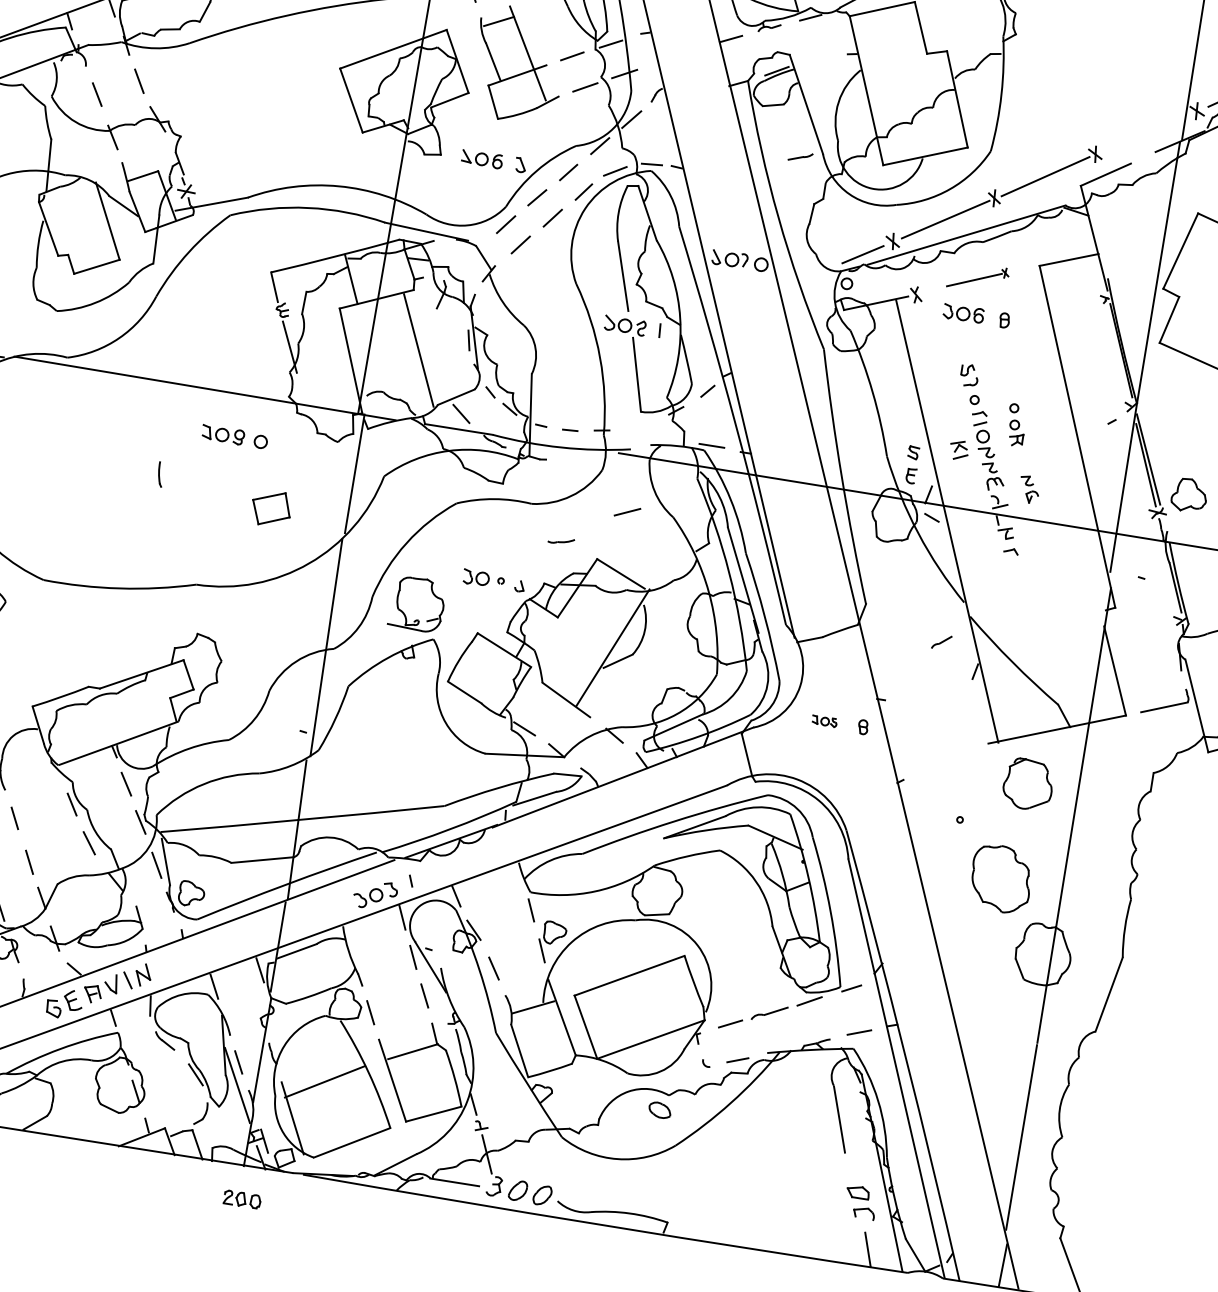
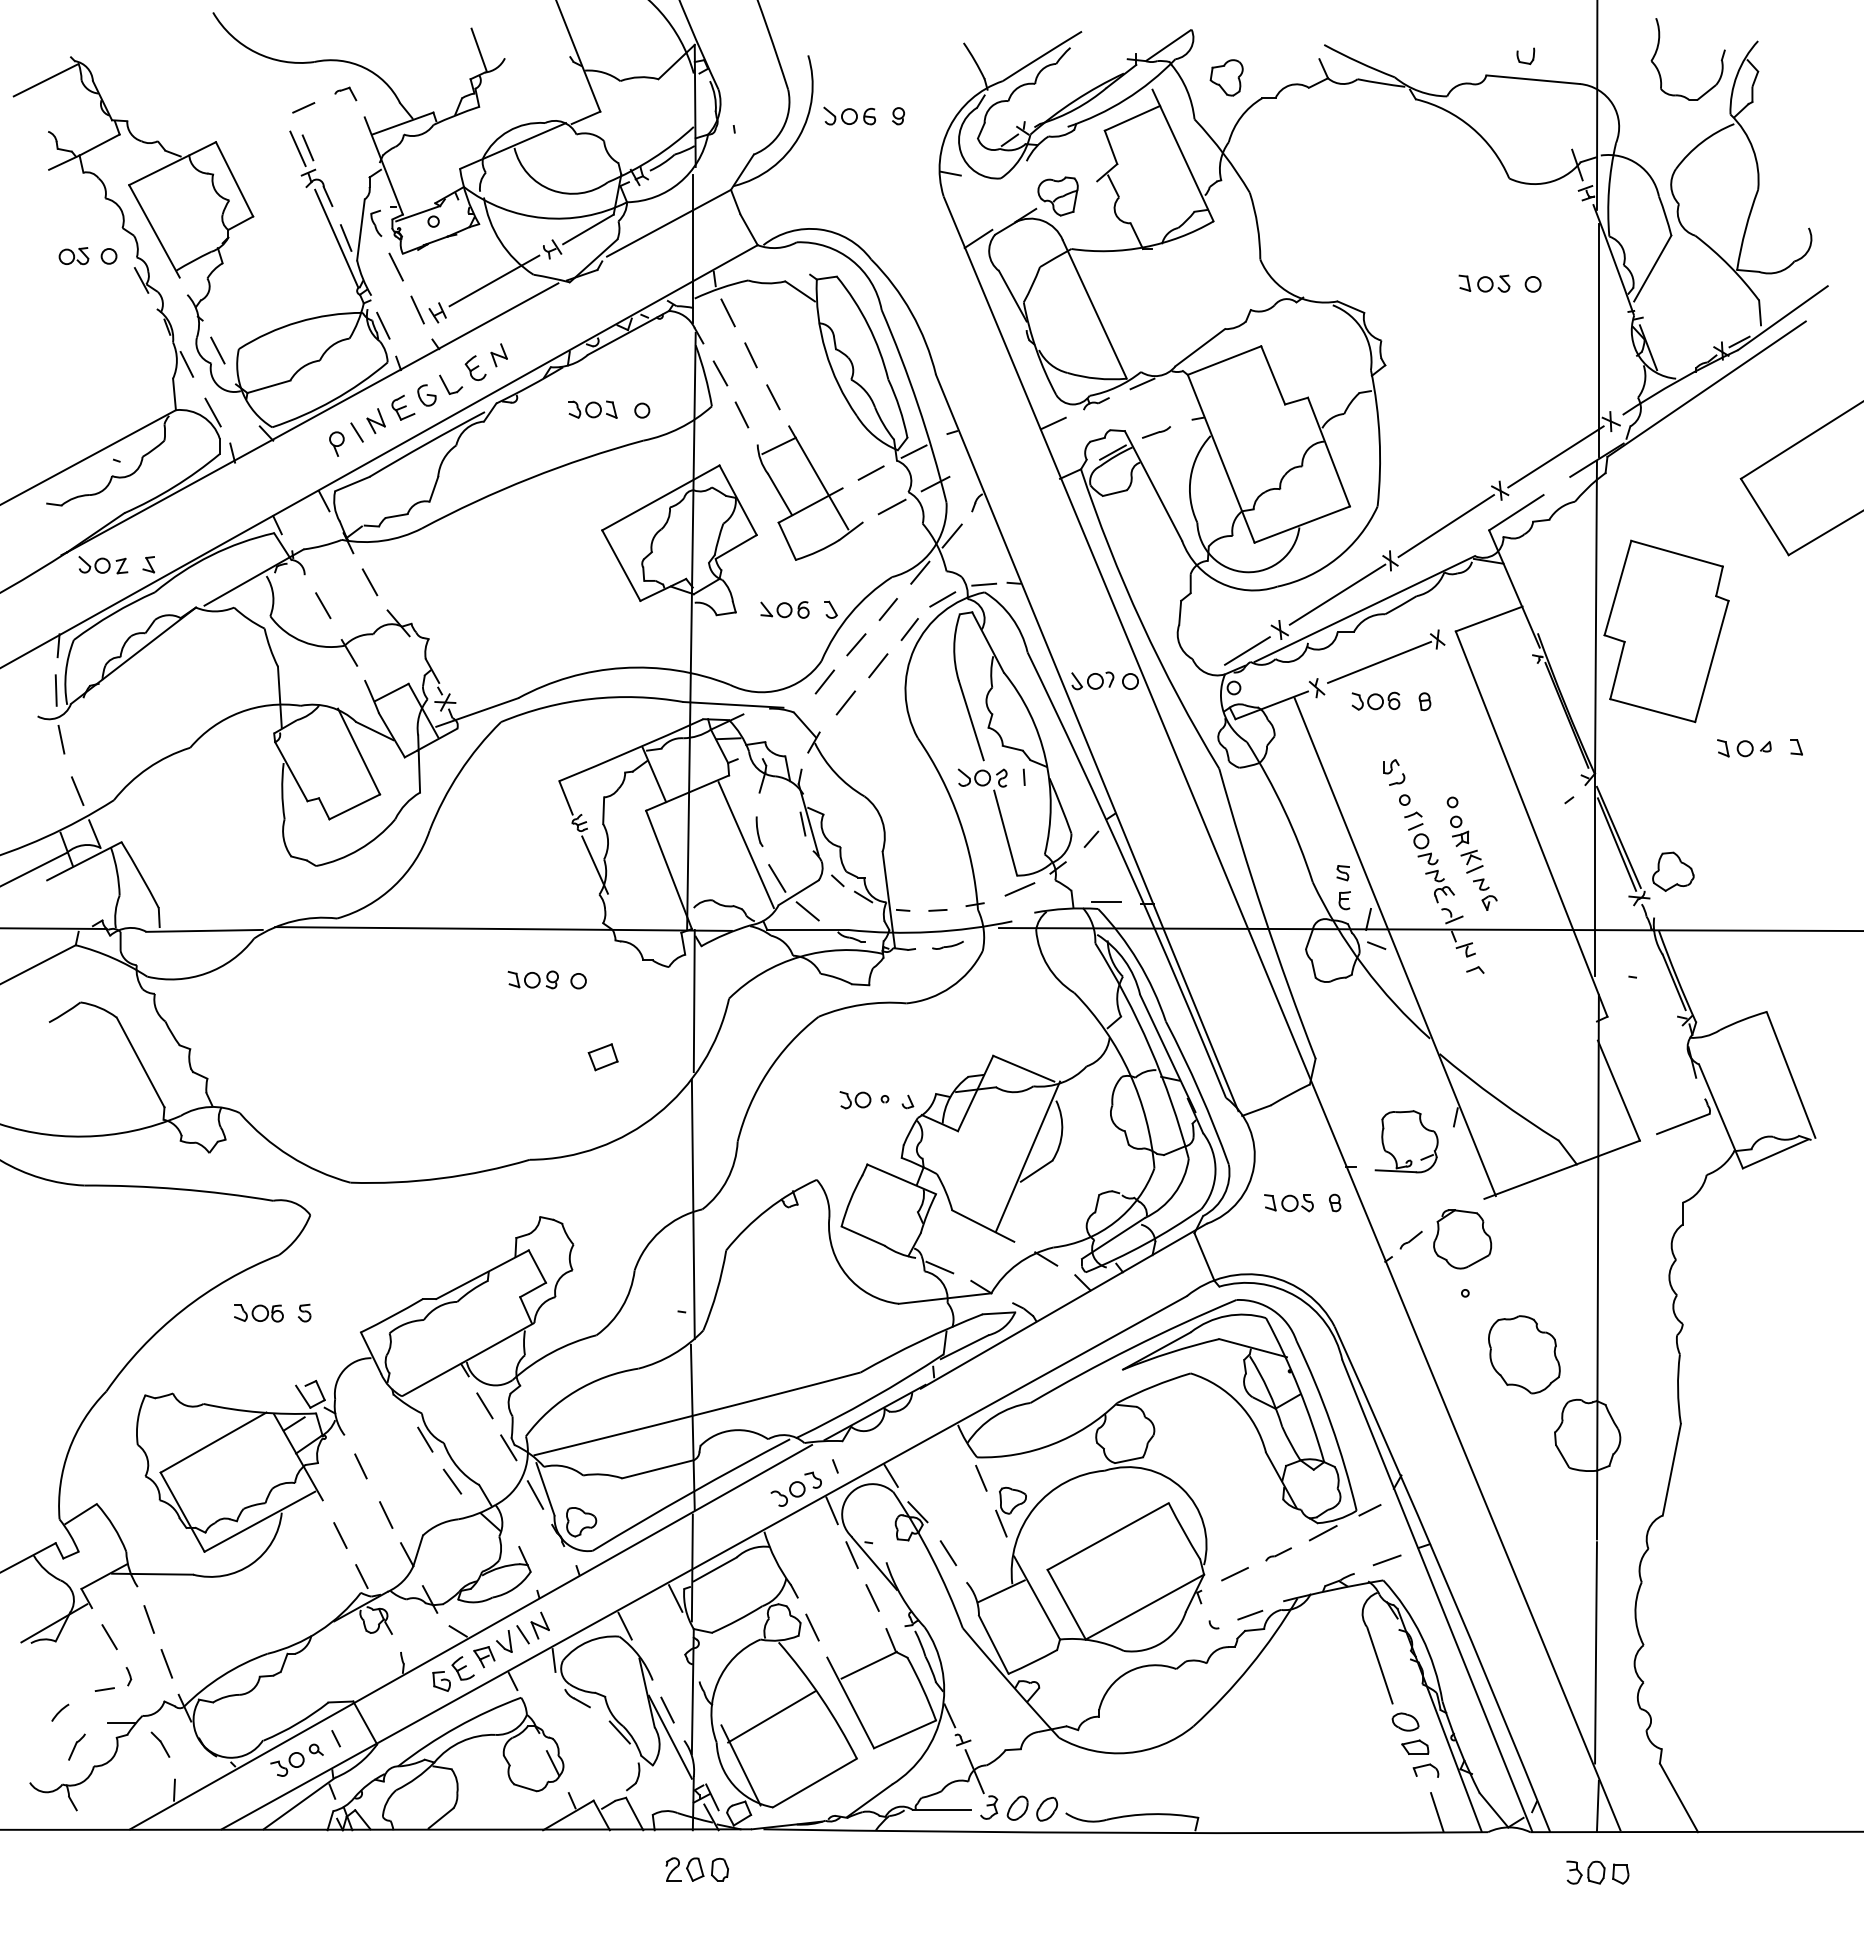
line: (1145, 133) -> (1555, 456), added
part: (800, 157) -> (1156, 432), moved
part: (978, 277) -> (1386, 656), size x1.67
line: (440, 382) -> (777, 878), added
part: (958, 450) -> (1471, 861), moved
part: (160, 474) -> (759, 831), moved
part: (270, 508) -> (602, 1057), size x0.62
line: (627, 512) -> (1019, 889), moved
part: (561, 540) -> (947, 944), moved
part: (417, 603) -> (1406, 1141), moved
part: (941, 641) -> (1410, 1239), moved
part: (824, 721) -> (1288, 1203), size x1.67
part: (1028, 784) -> (1462, 1239), moved
part: (769, 1013) -> (1278, 1554), size x0.62
part: (659, 1109) -> (1405, 1721), moved
part: (241, 1199) -> (696, 1869), size x1.43

